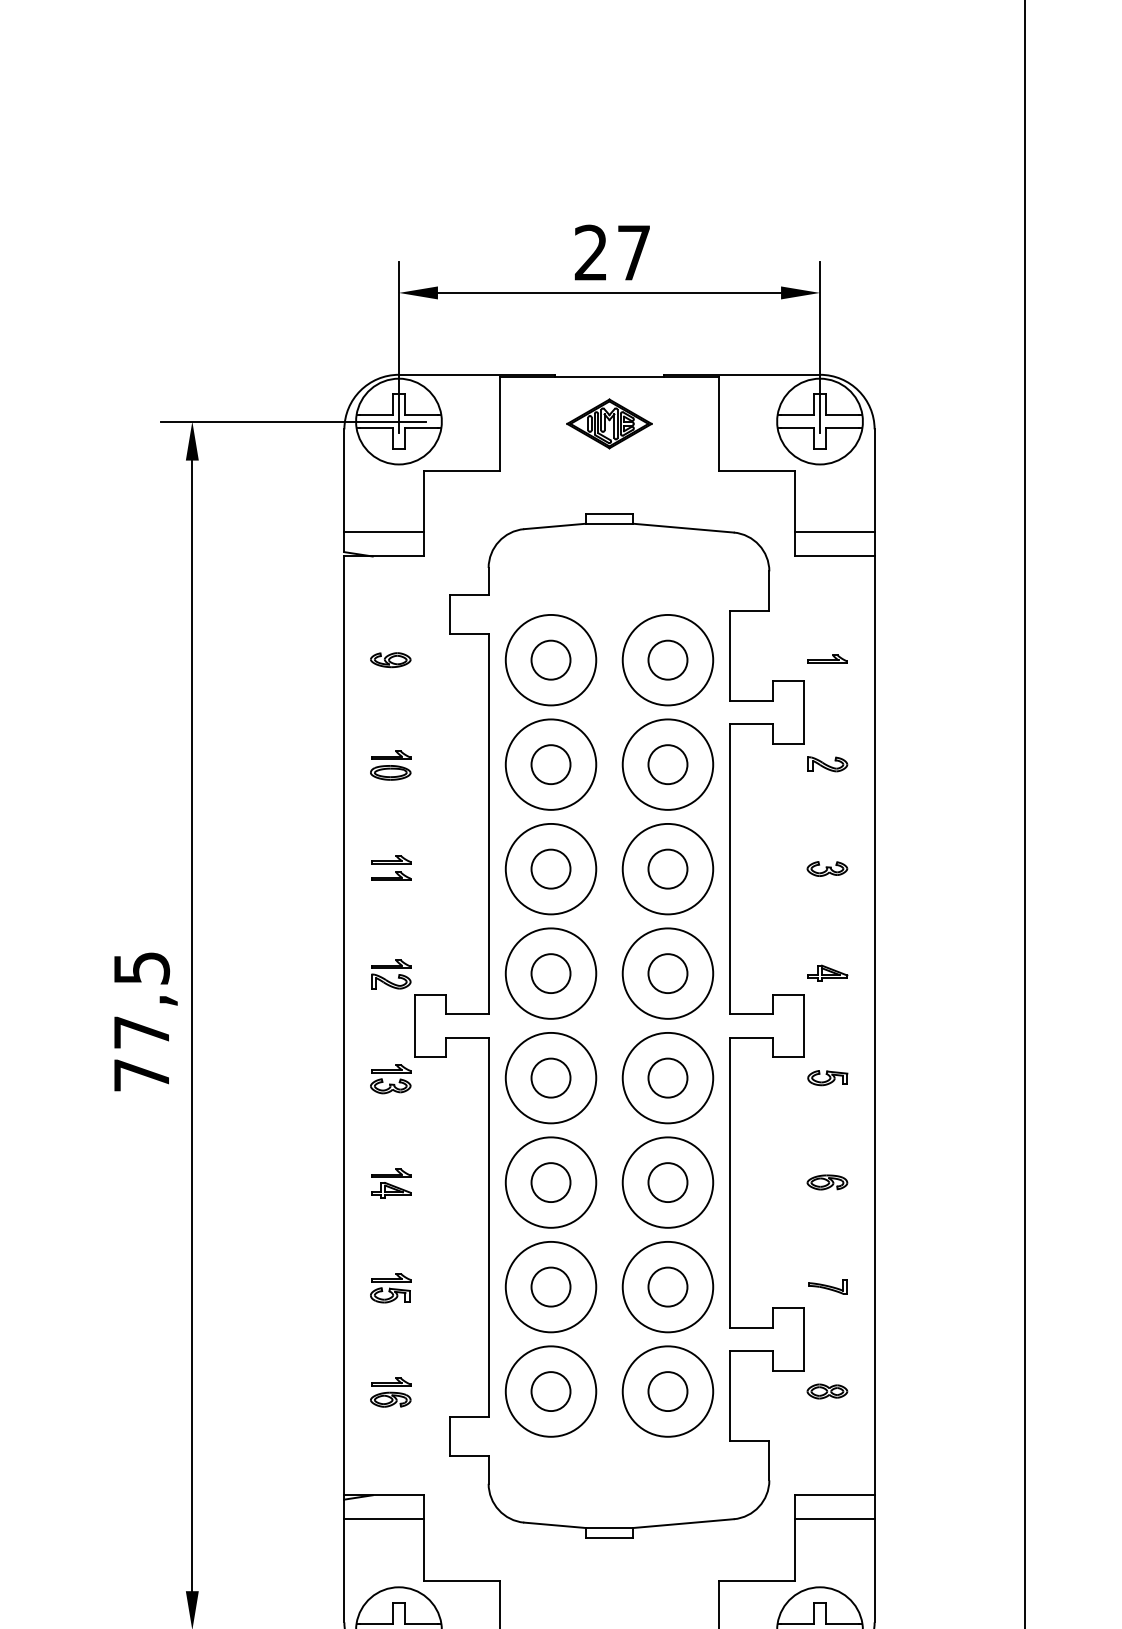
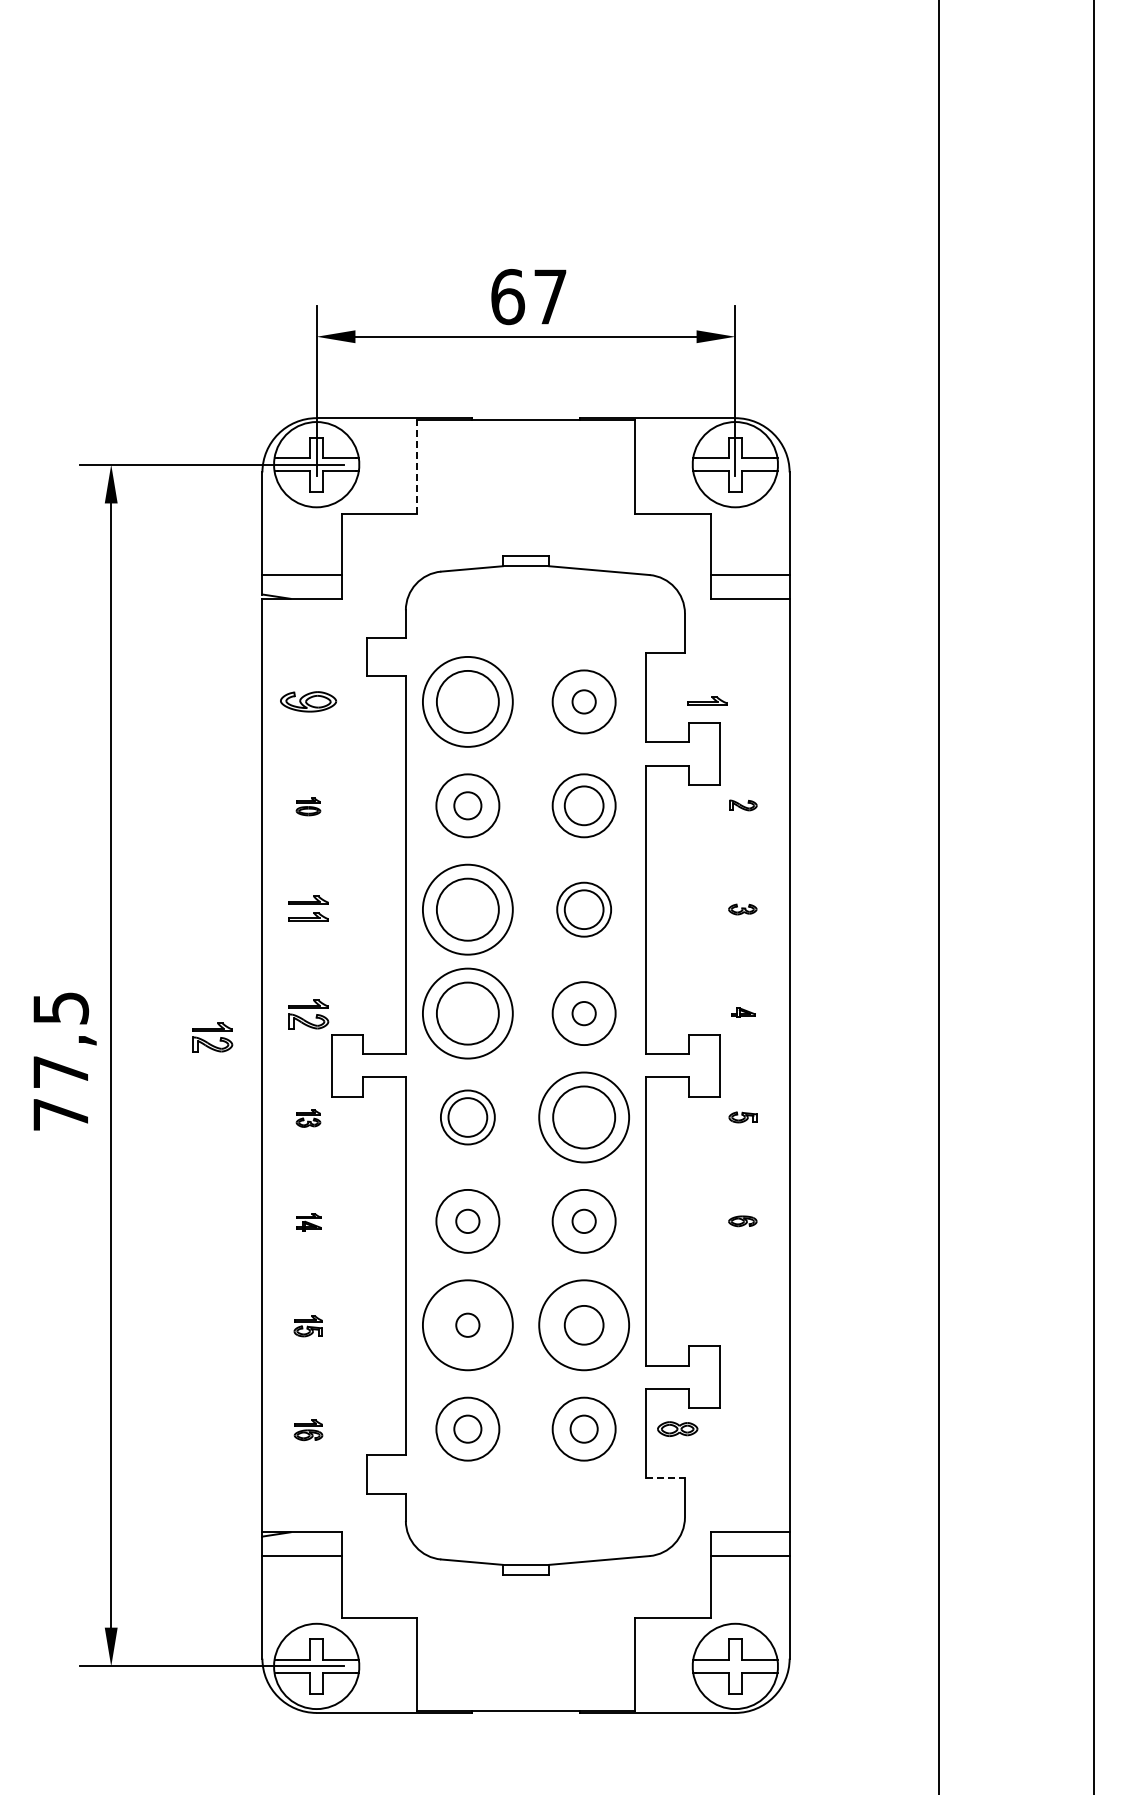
text: (591, 252) -> (508, 296), 27 -> 67
part: (609, 423) -> (526, 466), removed
line: (500, 424) -> (417, 467), solid -> dashed
part: (828, 658) -> (707, 700), moved
part: (390, 659) -> (308, 701), size x1.4
circle: (550, 659) -> (467, 701), size x1.6
circle: (667, 659) -> (583, 701), size x0.6
circle: (668, 659) -> (584, 701), size x0.7
circle: (550, 764) -> (467, 805), size x0.7
circle: (550, 764) -> (467, 805), size x0.7
circle: (668, 764) -> (584, 805), size x0.7
part: (828, 764) -> (743, 805), size x0.7
part: (390, 765) -> (308, 806), size x0.6
circle: (550, 868) -> (467, 909), size x1.6
circle: (668, 868) -> (584, 909), size x0.6
part: (827, 868) -> (742, 909), size x0.7
part: (828, 972) -> (743, 1012), size x0.6
circle: (550, 973) -> (467, 1013), size x1.6
circle: (667, 973) -> (583, 1013), size x0.6
circle: (668, 973) -> (584, 1013), size x0.7
part: (294, 997) -> (212, 1037), added
circle: (550, 1078) -> (467, 1117), size x0.6
circle: (667, 1078) -> (583, 1117), size x1.6
part: (827, 1078) -> (742, 1117), size x0.7
part: (390, 1079) -> (308, 1118), size x0.6
part: (390, 1182) -> (308, 1221), size x0.6
circle: (550, 1182) -> (467, 1221), size x0.6
circle: (550, 1182) -> (467, 1221), size x0.7
circle: (667, 1182) -> (583, 1221), size x0.6
circle: (668, 1182) -> (584, 1221), size x0.7
part: (827, 1182) -> (742, 1221), size x0.7
circle: (550, 1286) -> (467, 1324), size x0.6
part: (828, 1286) -> (743, 1324), removed
part: (389, 1288) -> (307, 1326), size x0.7
circle: (550, 1390) -> (467, 1428), size x0.7
circle: (667, 1390) -> (583, 1428), size x0.7
part: (827, 1390) -> (677, 1428), moved
circle: (550, 1391) -> (467, 1429), size x0.7
circle: (668, 1391) -> (584, 1429), size x0.7
part: (390, 1392) -> (308, 1430), size x0.7
line: (750, 1441) -> (666, 1478), solid -> dashed

